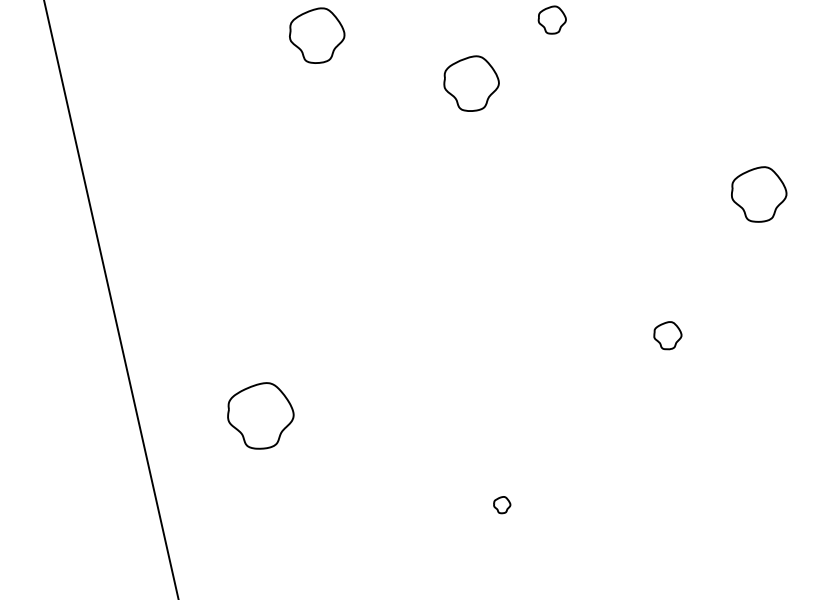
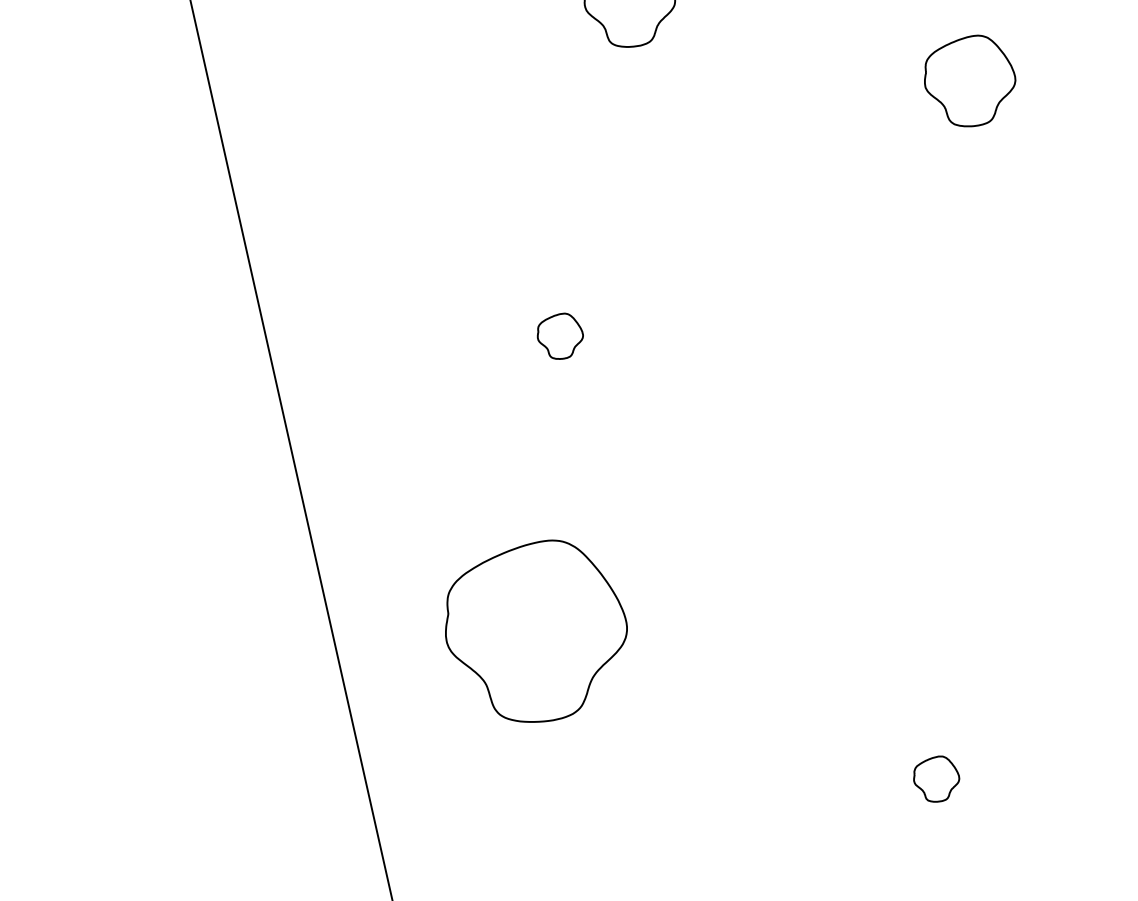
part: (471, 83) -> (969, 80), moved
part: (274, 237) -> (559, 335), added
part: (260, 415) -> (536, 630), size x1.67
part: (501, 504) -> (935, 778), size x1.67

